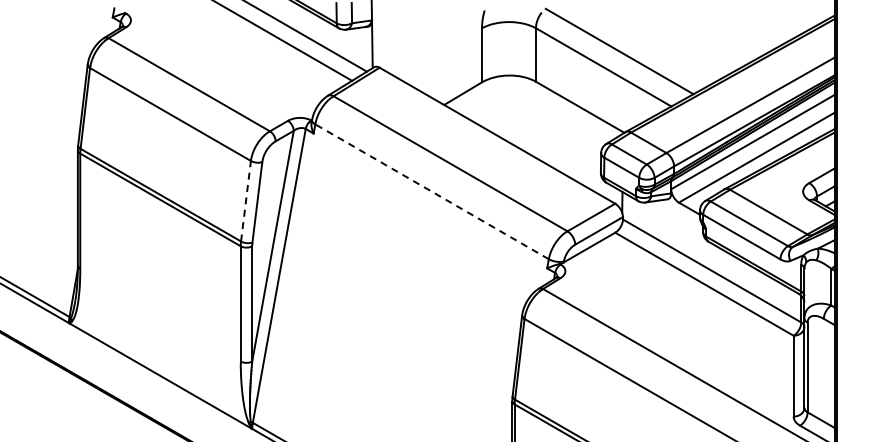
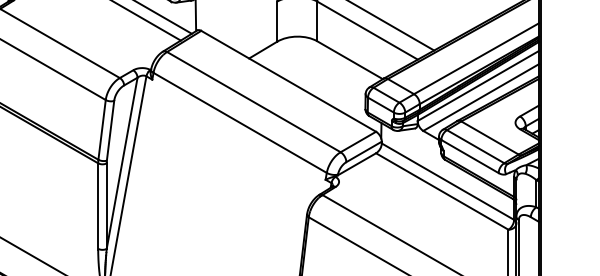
line: (432, 191) -> (240, 122), dashed -> solid
line: (245, 201) -> (101, 130), dashed -> solid

